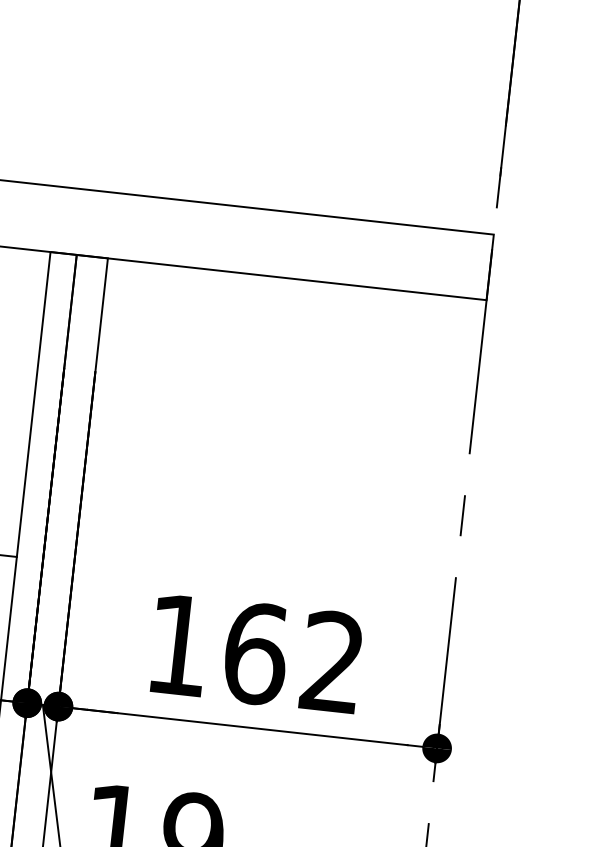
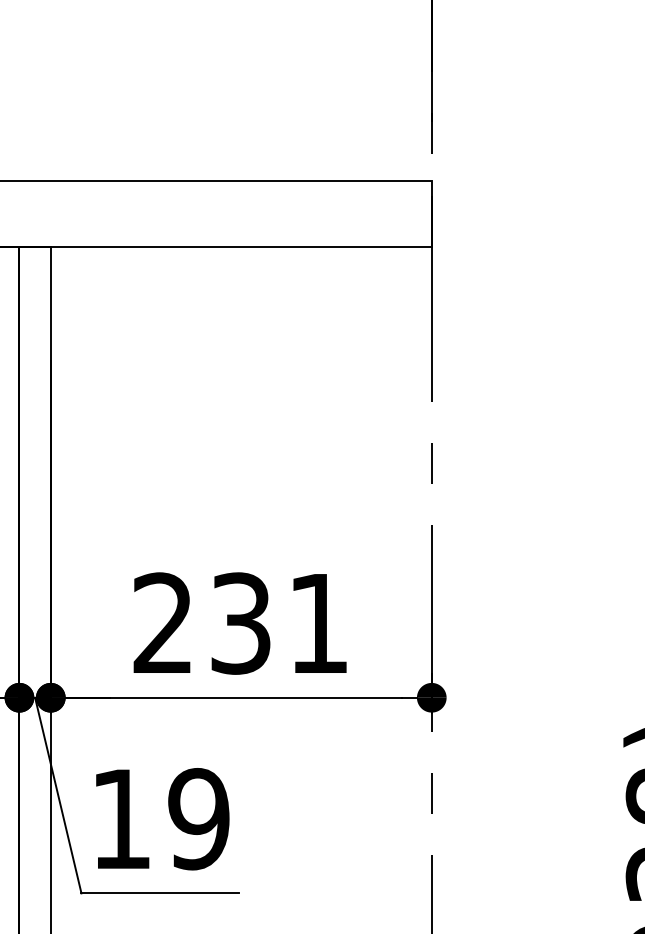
text: (254, 653) -> (239, 623), 162 -> 231

